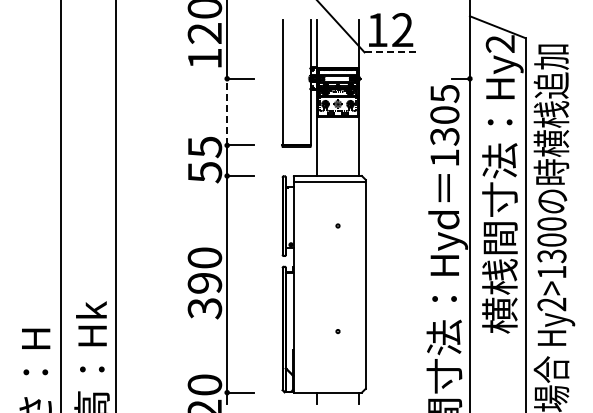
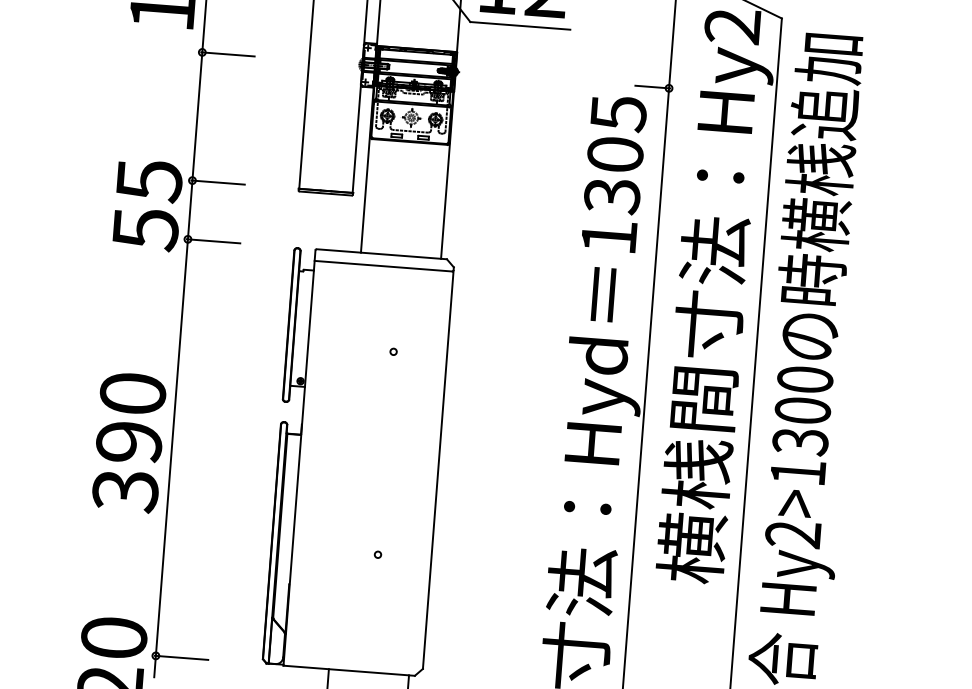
line: (390, 52) -> (520, 26), dashed -> solid
line: (227, 111) -> (198, 115), dashed -> solid

